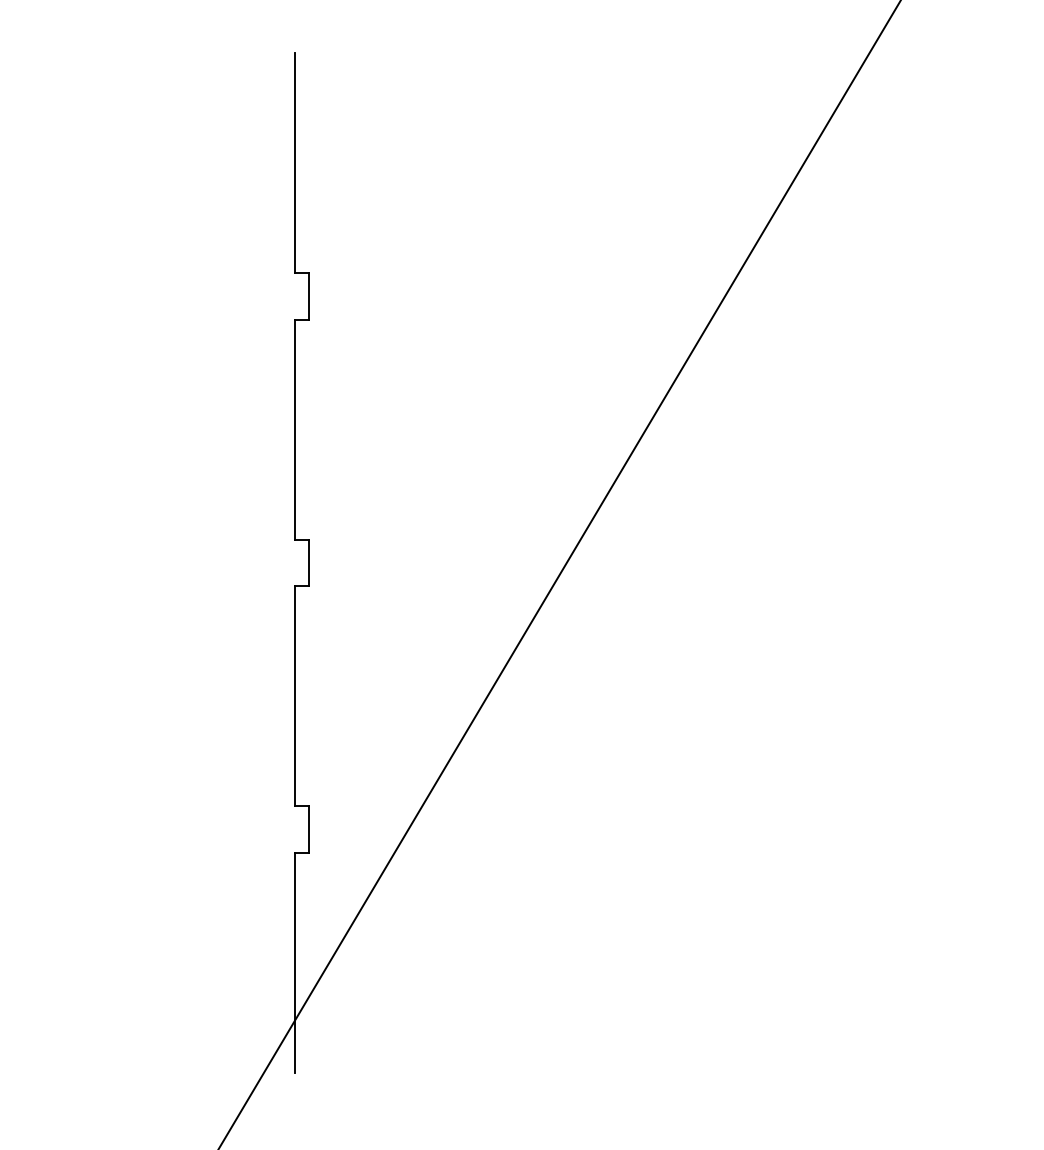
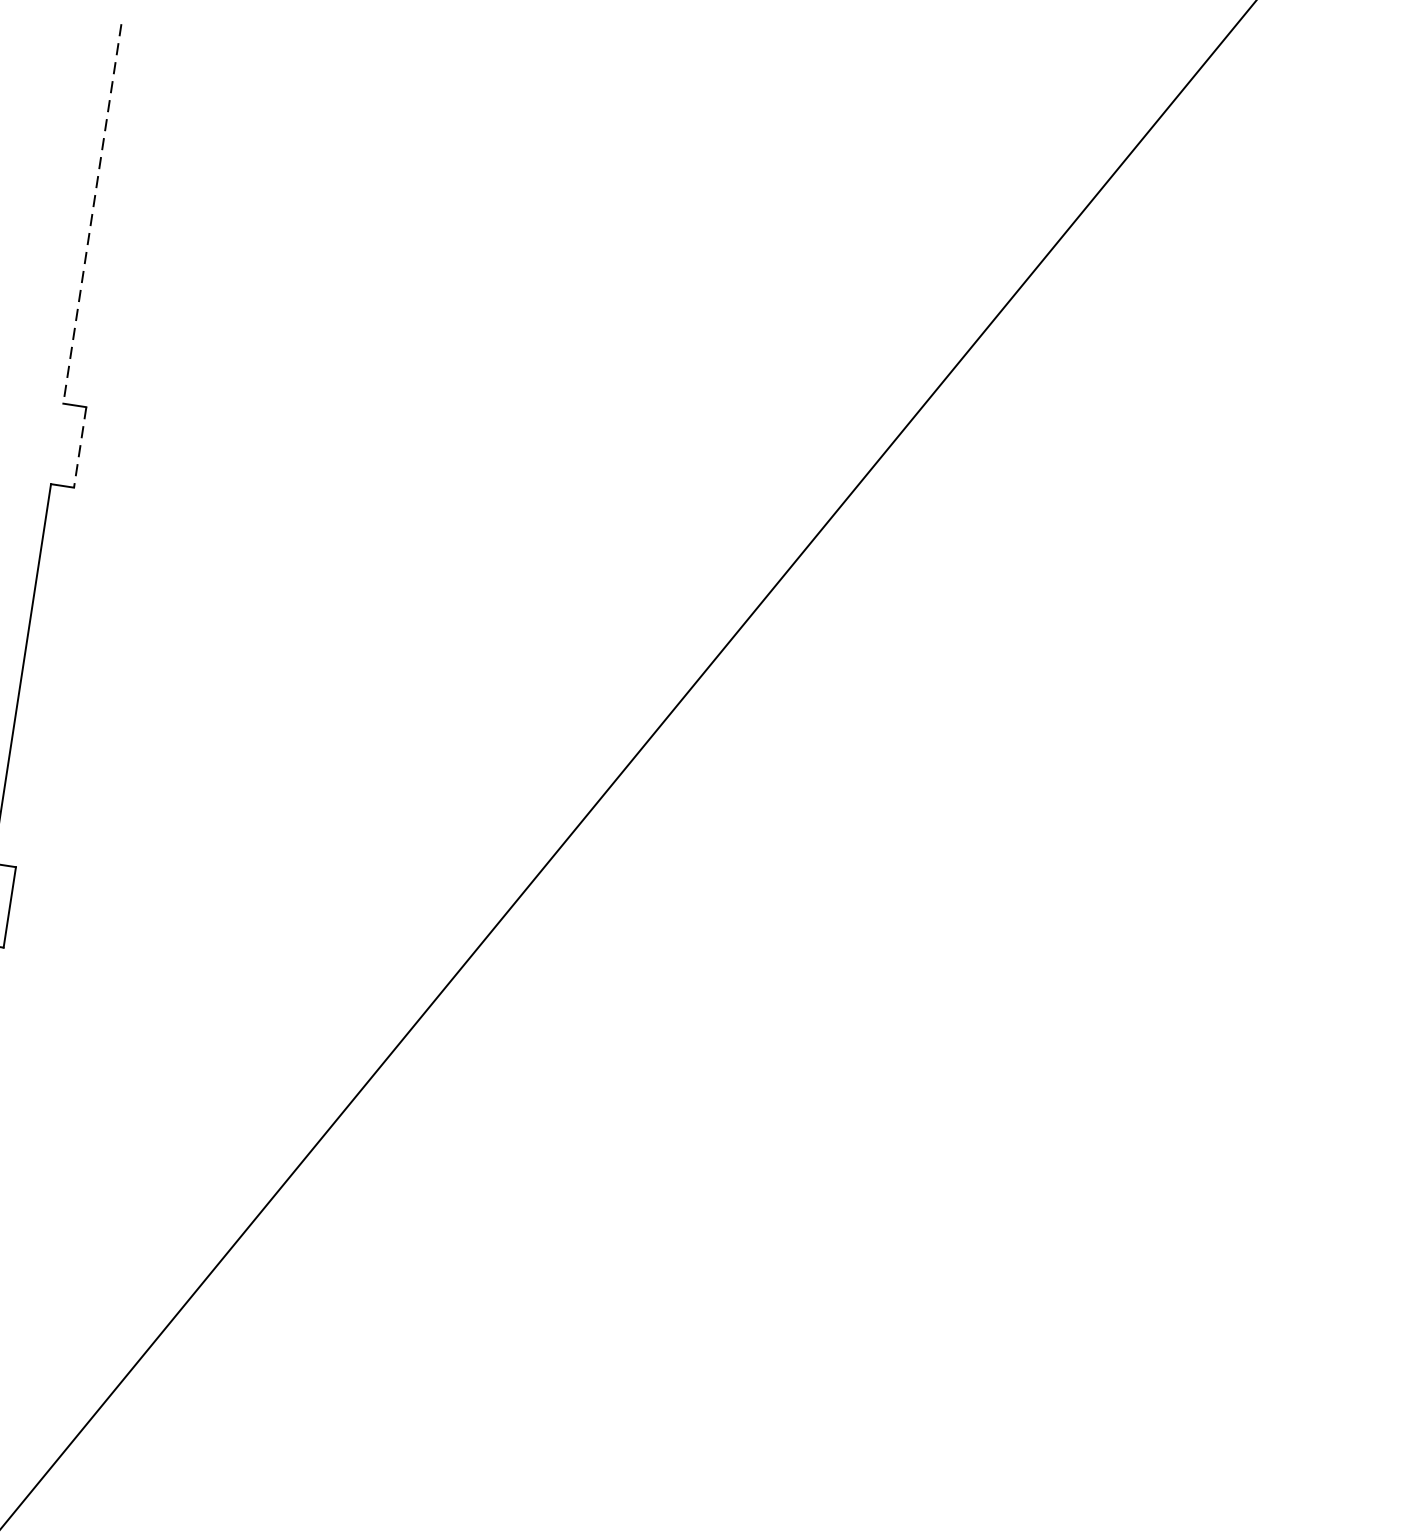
line: (295, 163) -> (92, 214), solid -> dashed
line: (308, 297) -> (79, 449), solid -> dashed

